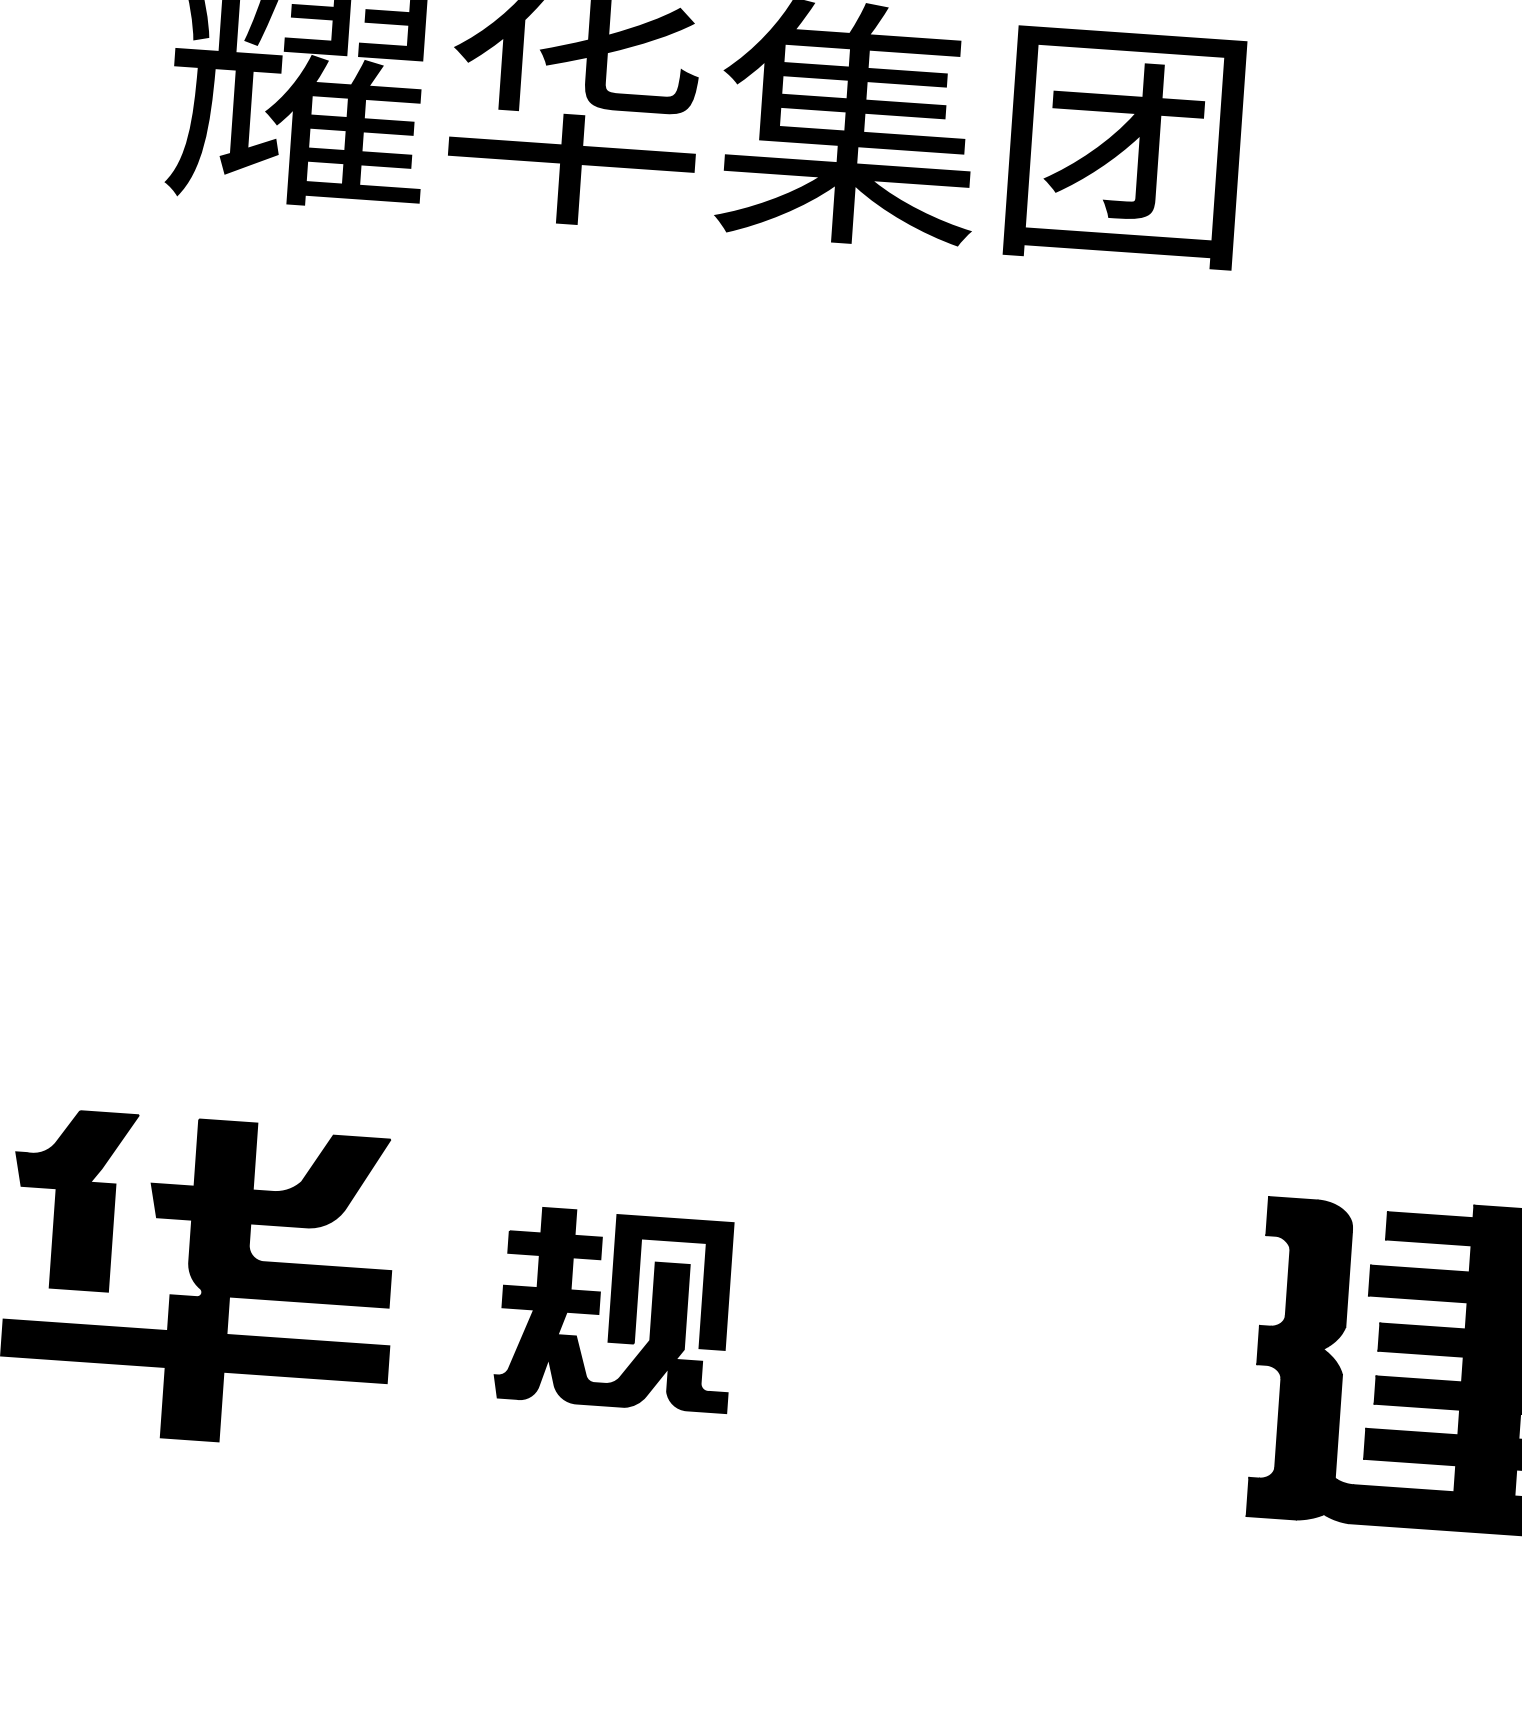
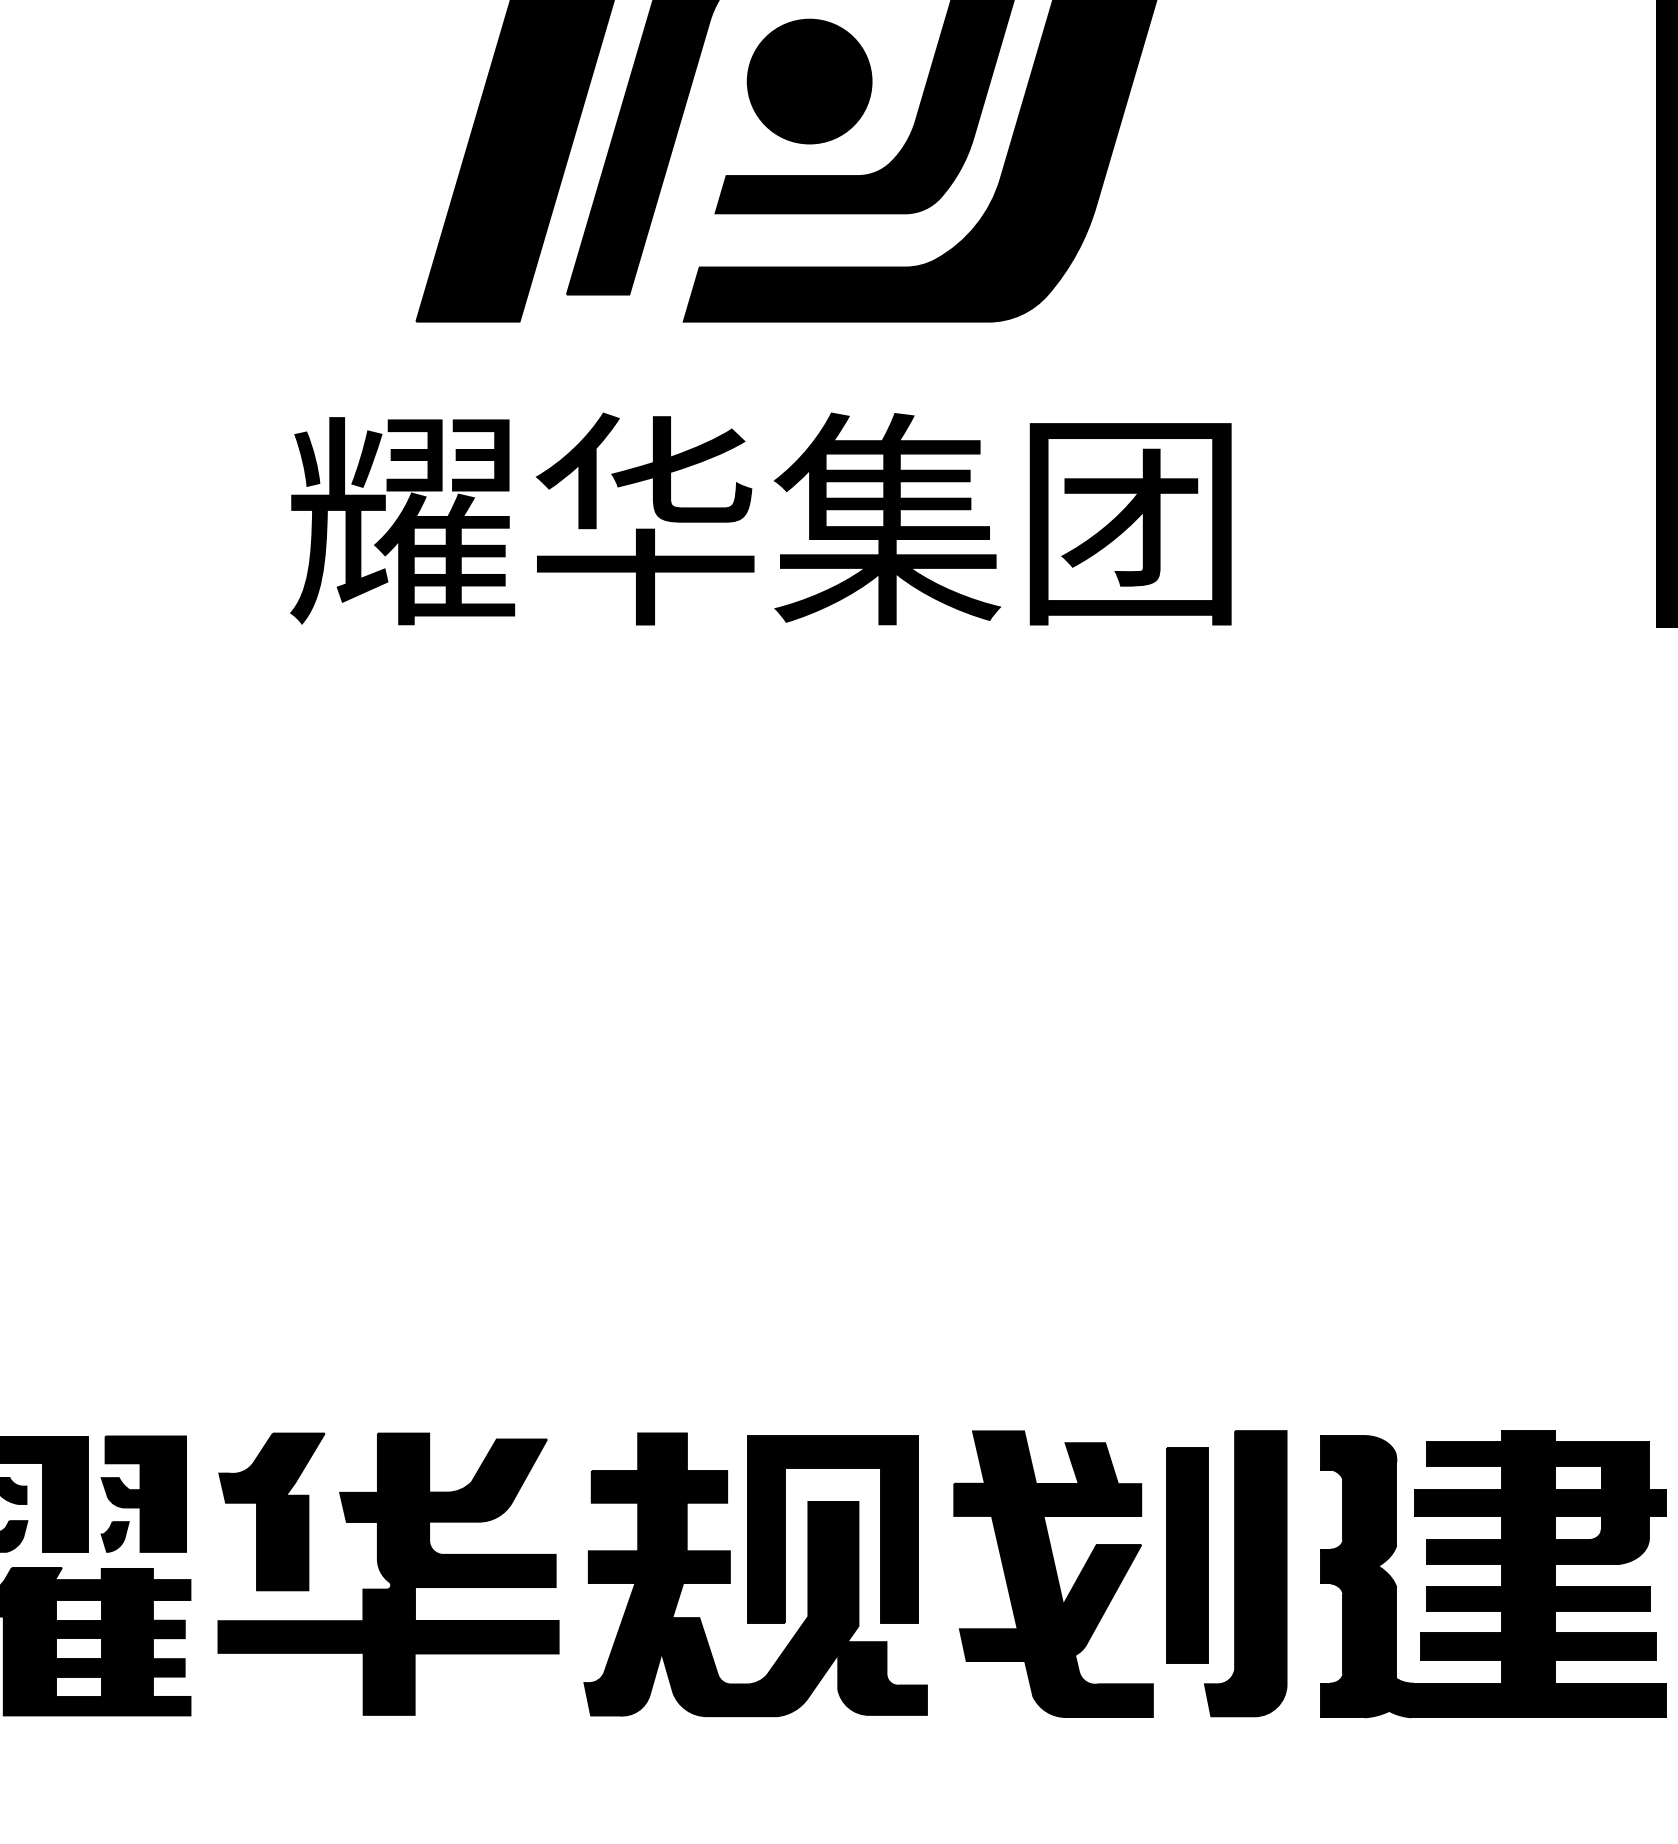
part: (616, 1309) -> (755, 1574), size x1.67
part: (1030, 1337) -> (1120, 1573), added

